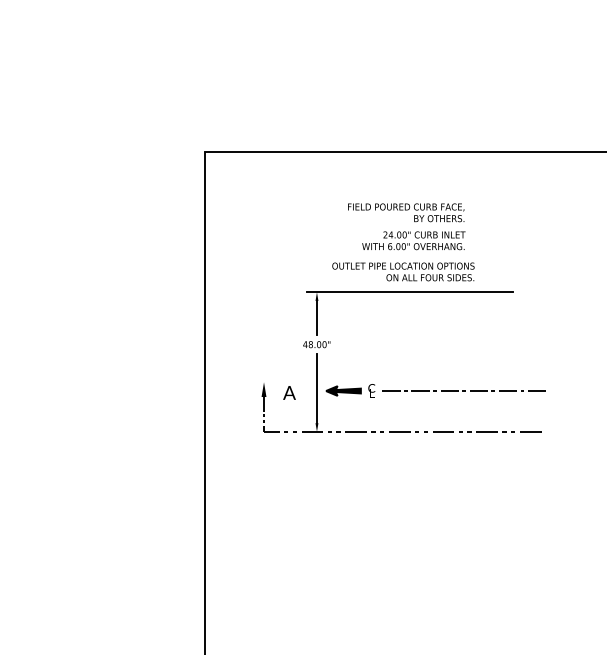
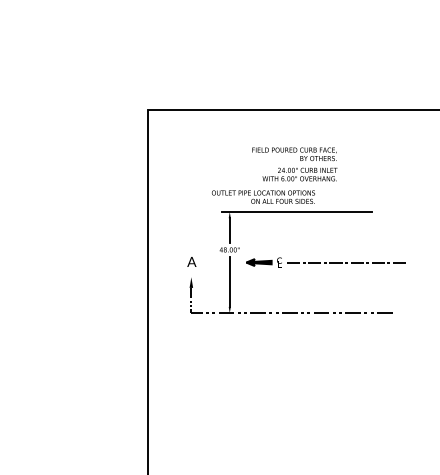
text: (403, 270) -> (263, 196), moved
part: (435, 390) -> (325, 262), moved
text: (289, 392) -> (191, 261), moved

